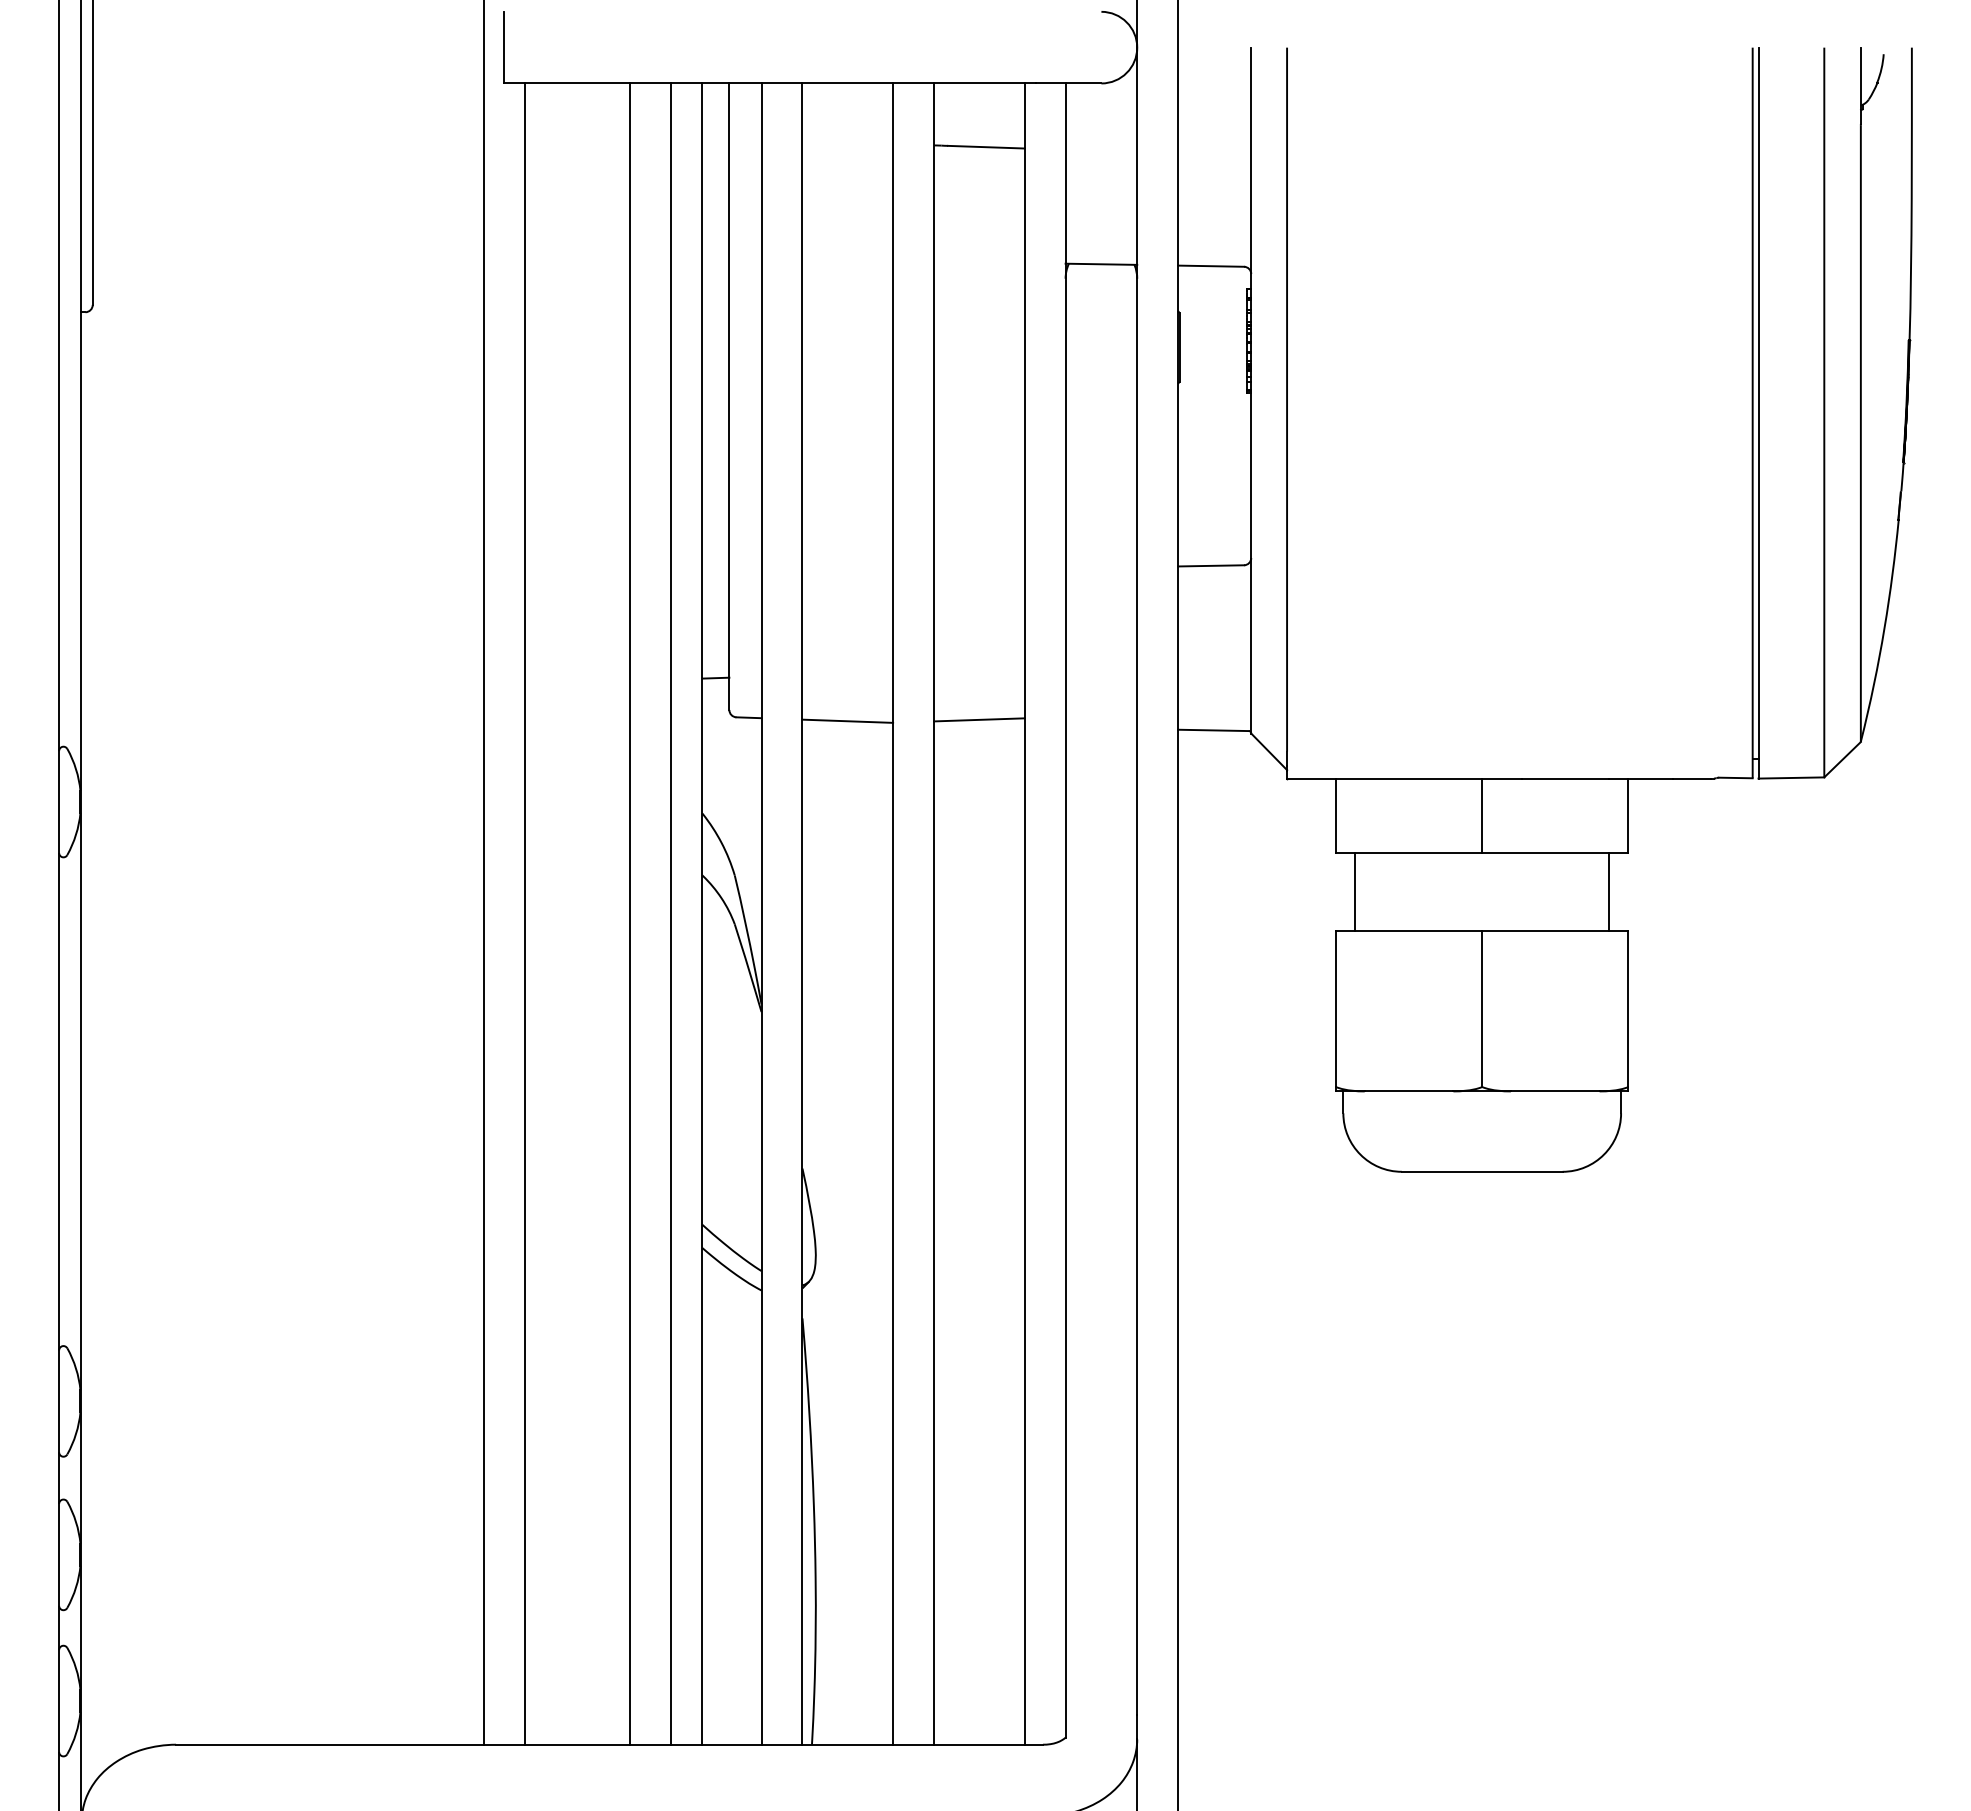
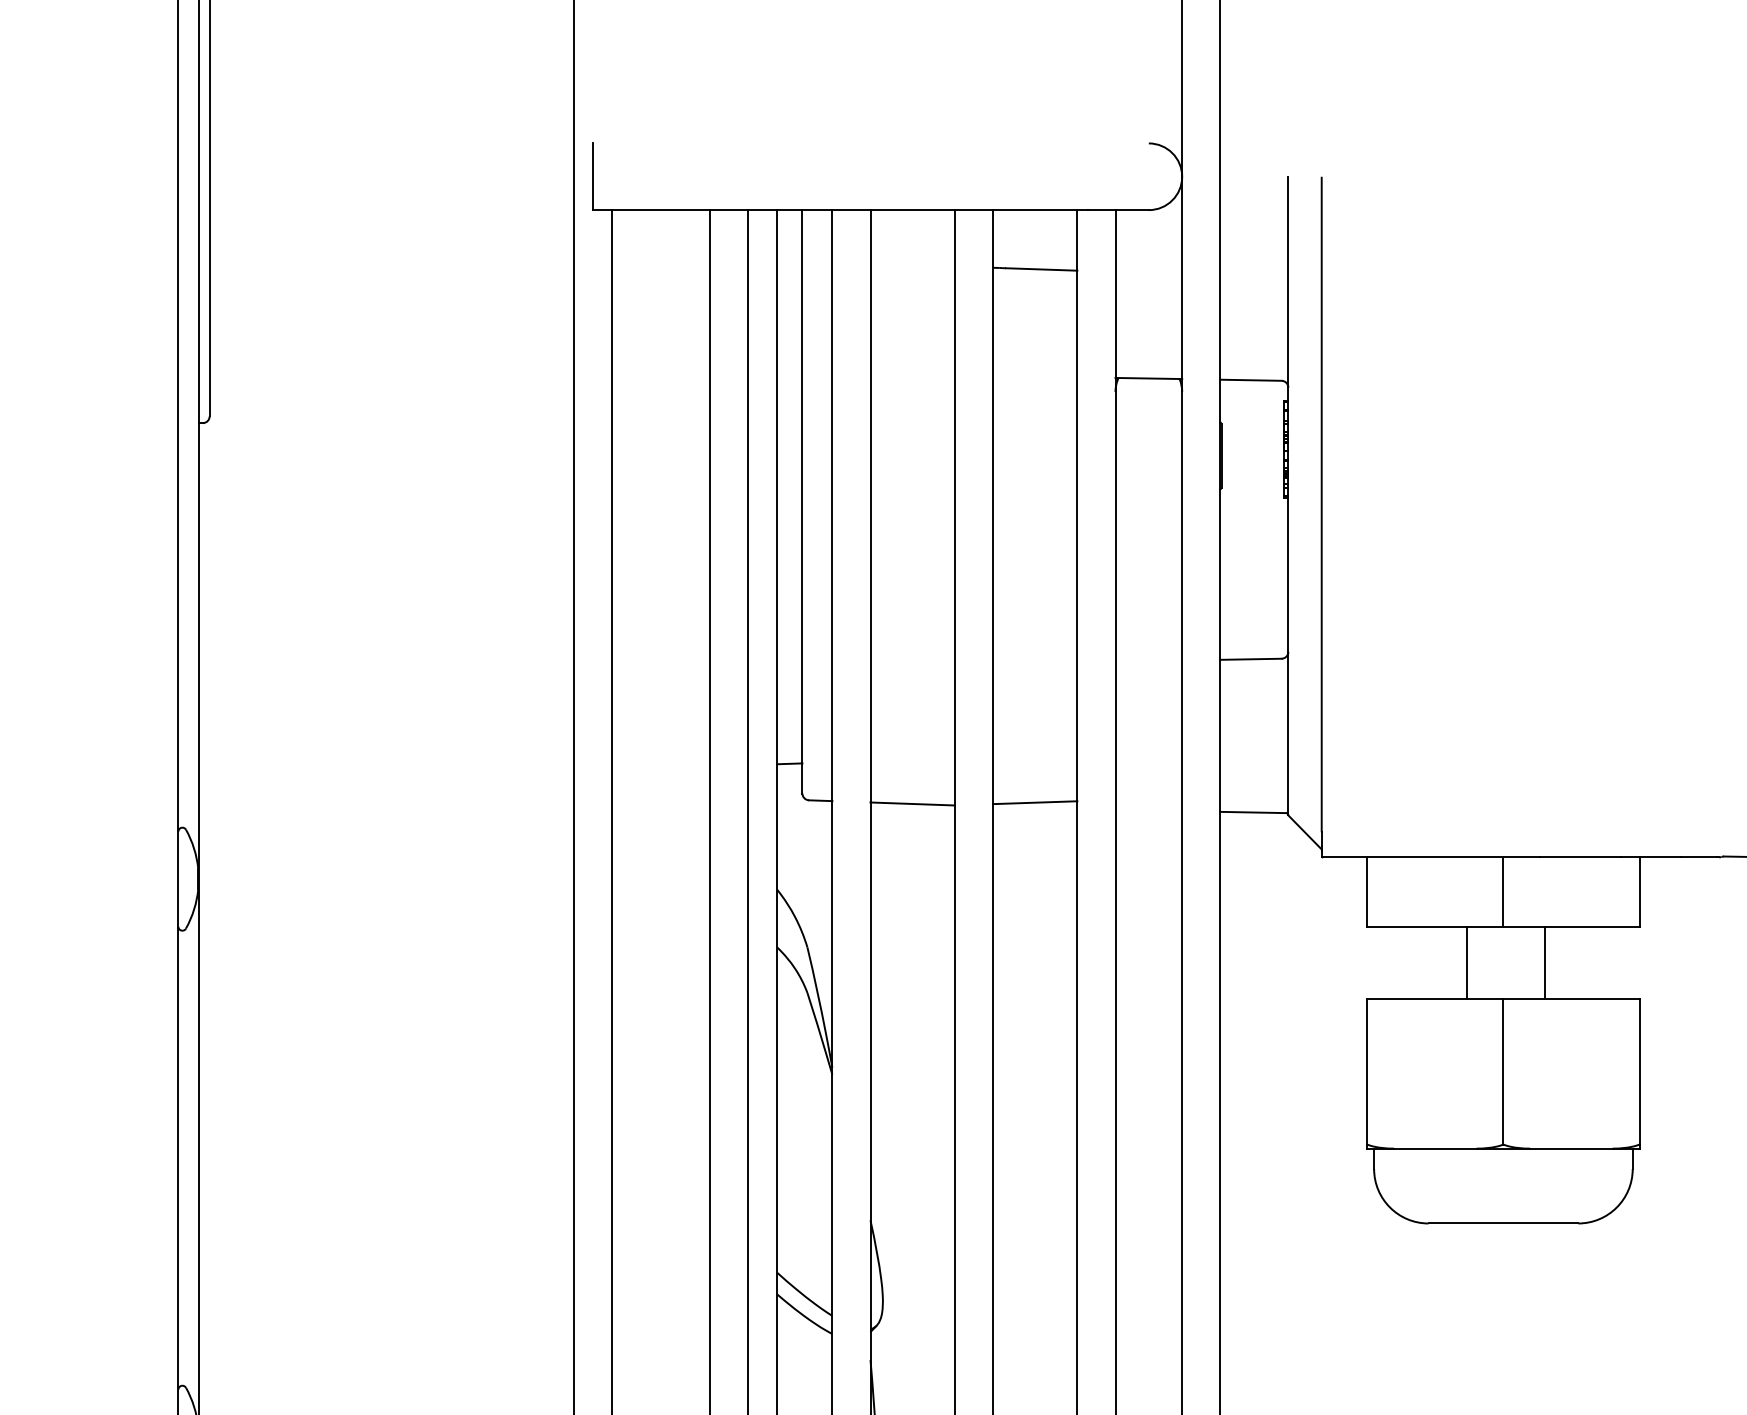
line: (1355, 891) -> (1467, 962), moved
line: (1609, 891) -> (1544, 962), moved

